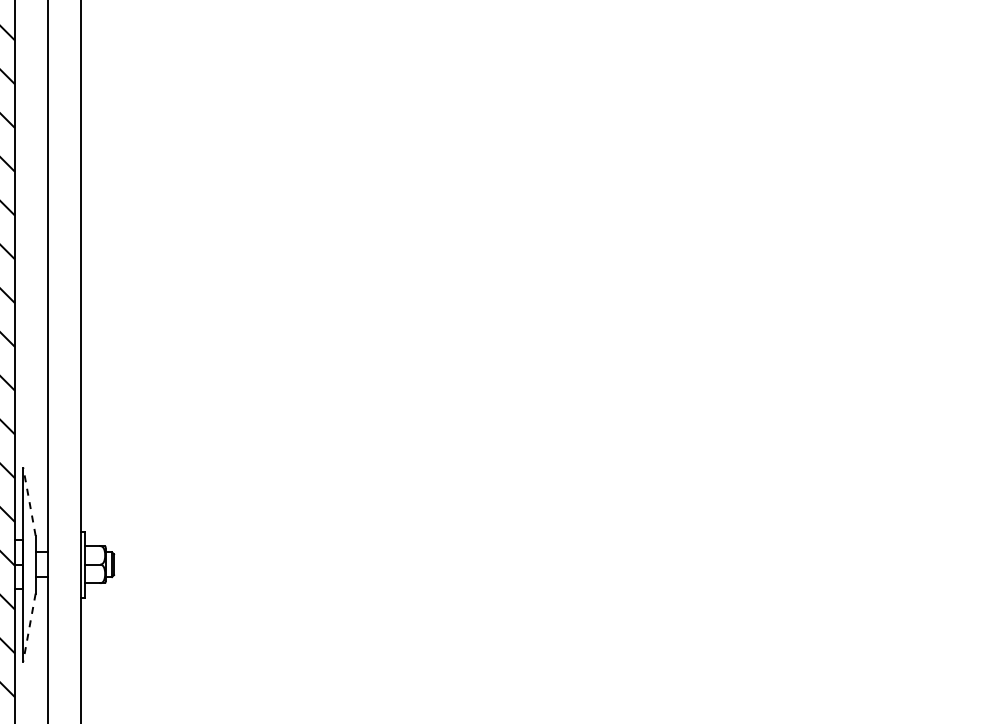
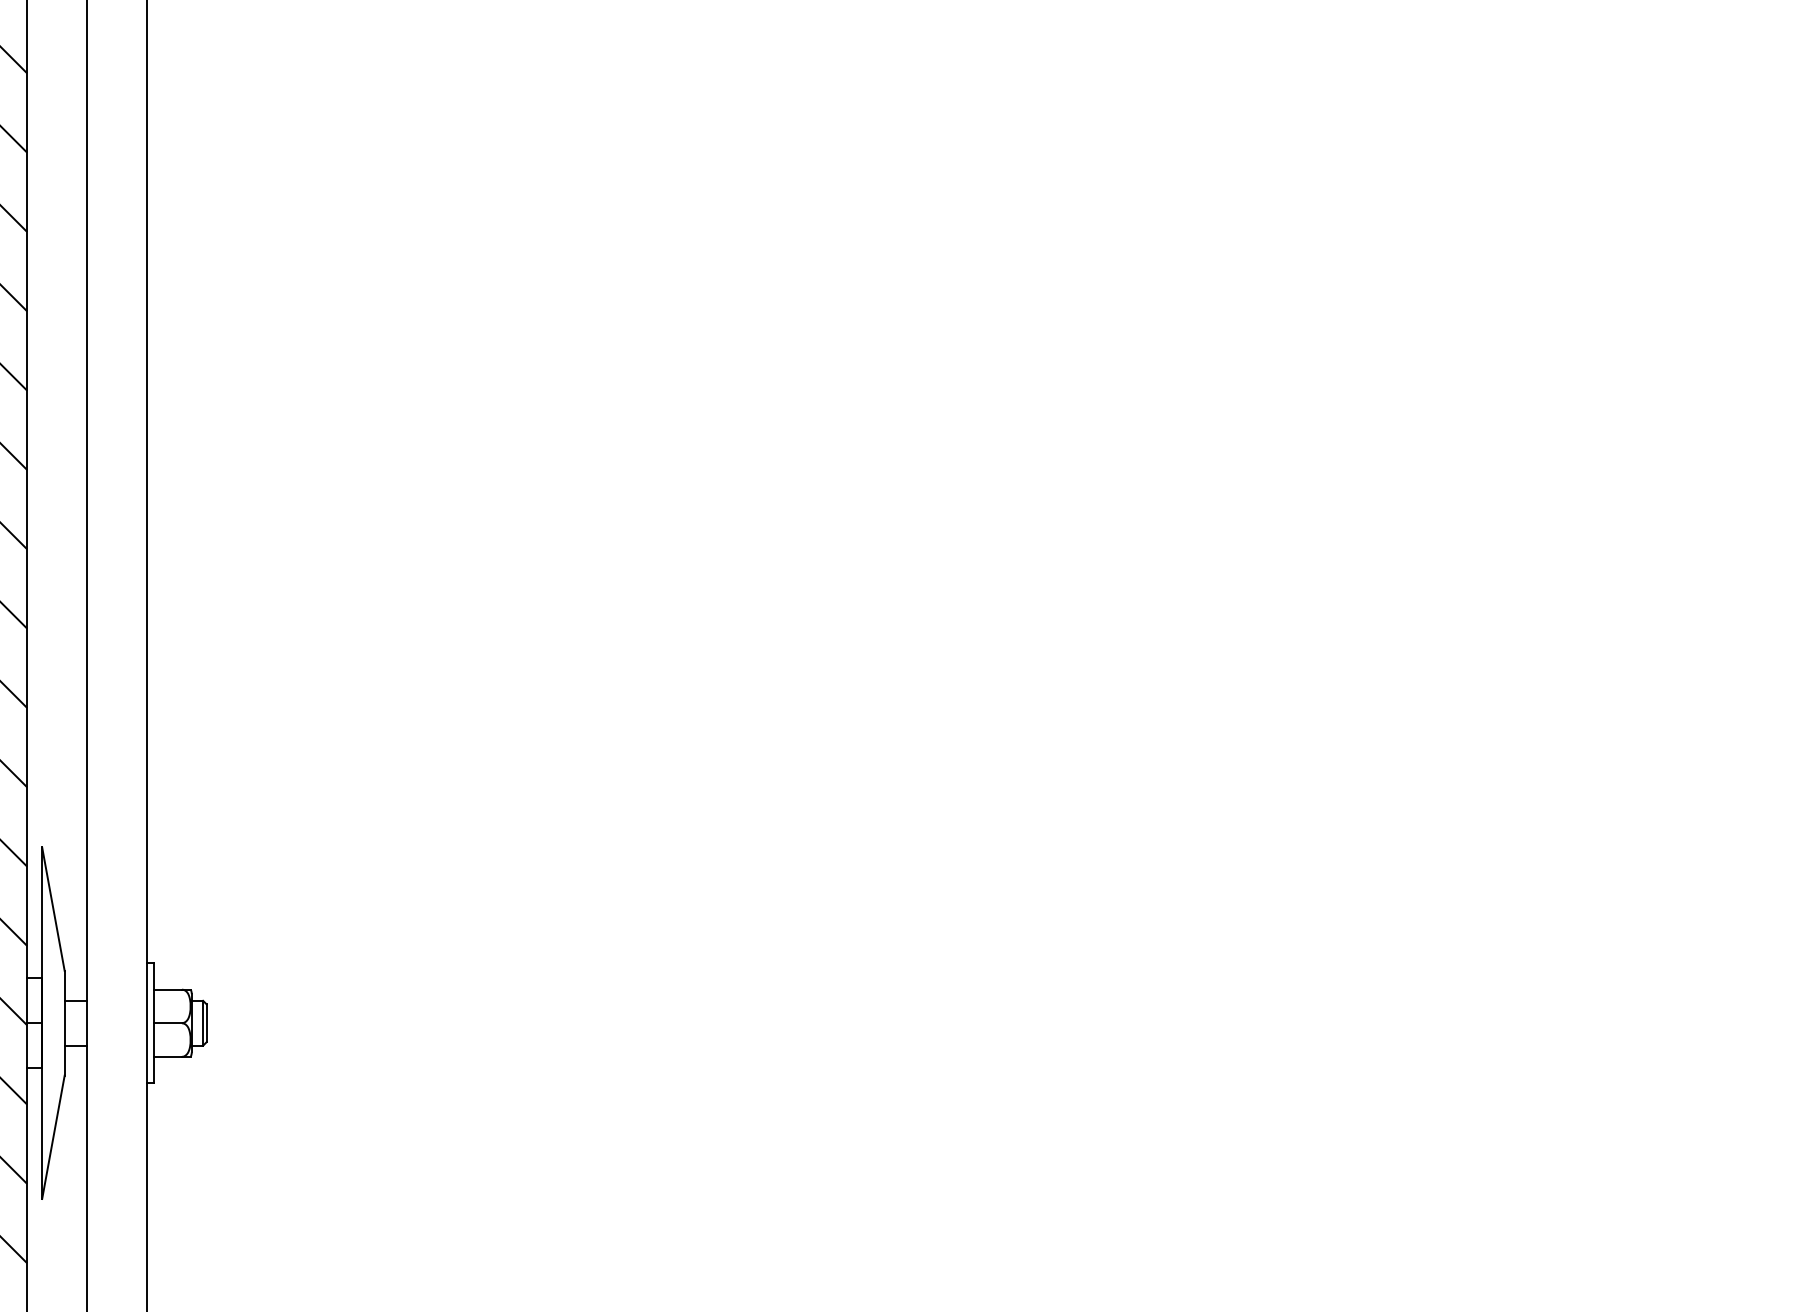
line: (29, 501) -> (53, 908), dashed -> solid
line: (29, 627) -> (53, 1137), dashed -> solid

